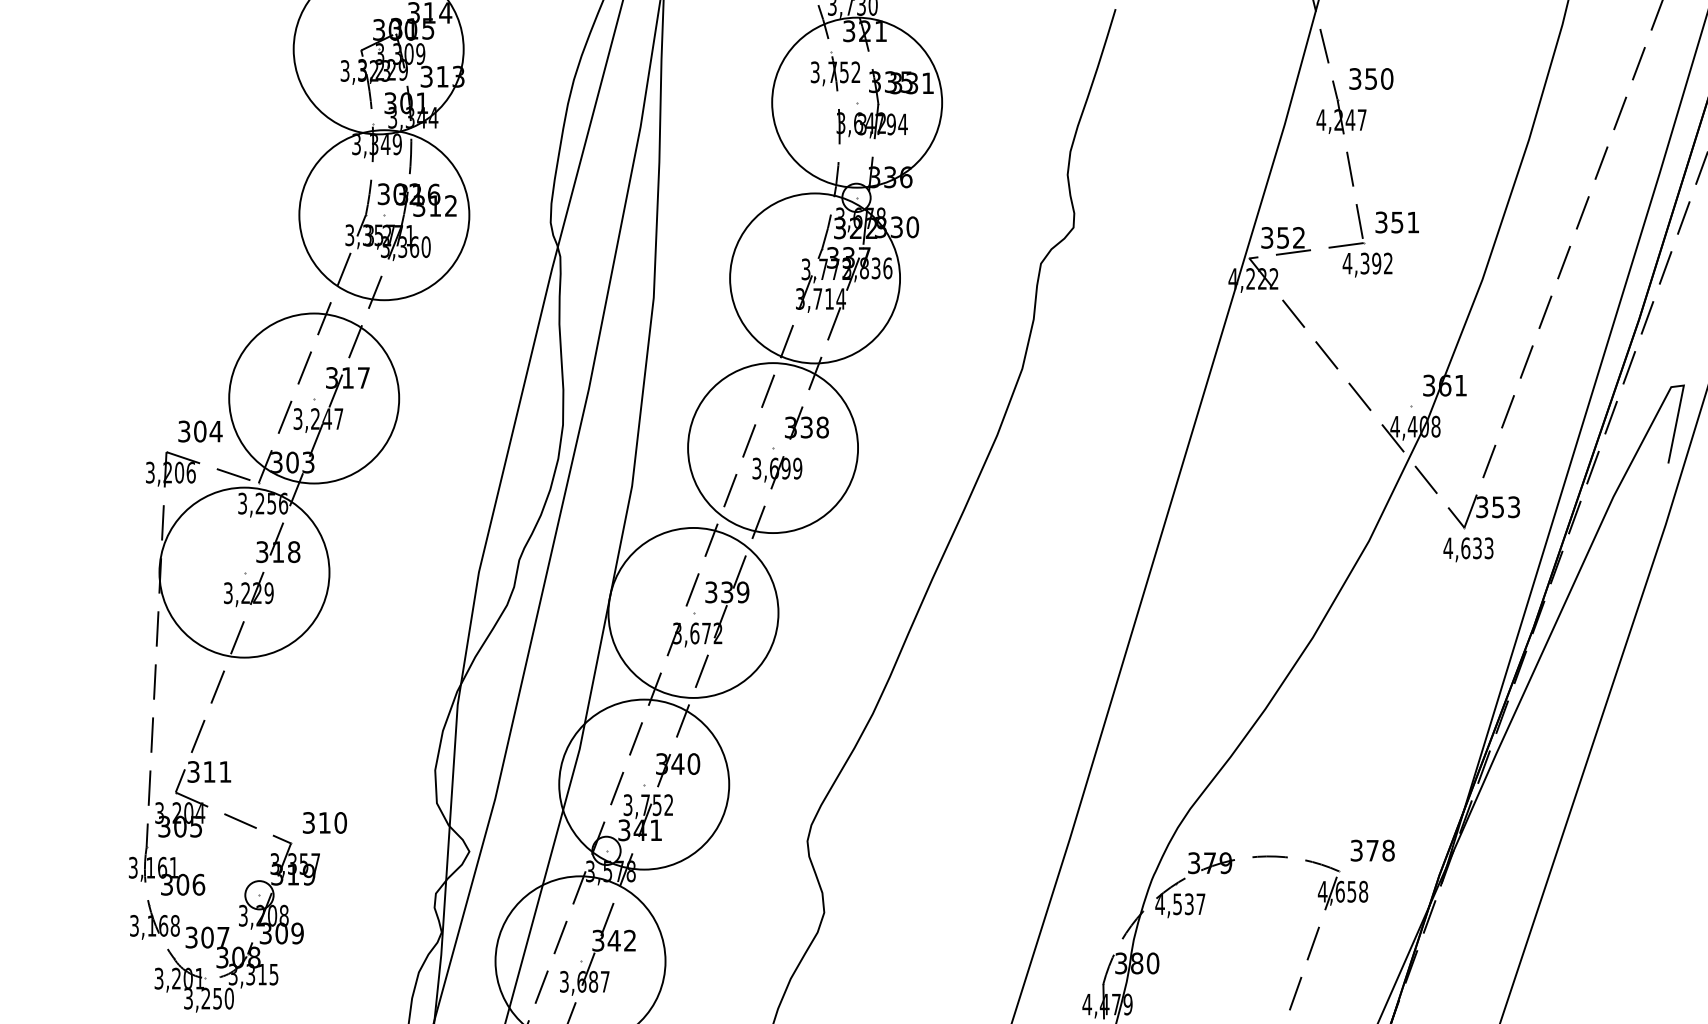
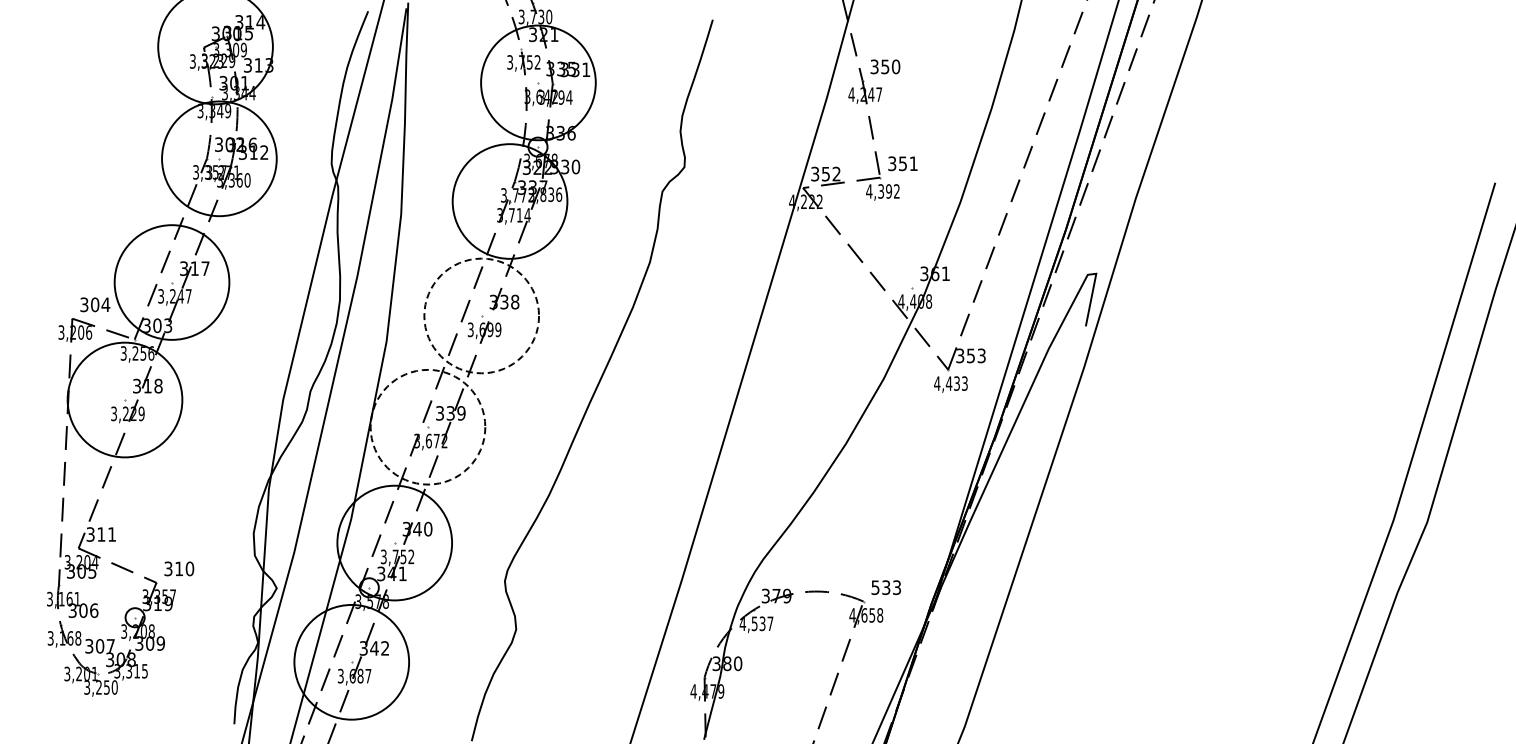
circle: (772, 447) -> (481, 315), solid -> dashed
text: (1464, 548) -> (948, 383), 4,633 -> 4,433
circle: (692, 611) -> (427, 426), solid -> dashed
text: (1372, 850) -> (886, 587), 378 -> 533

